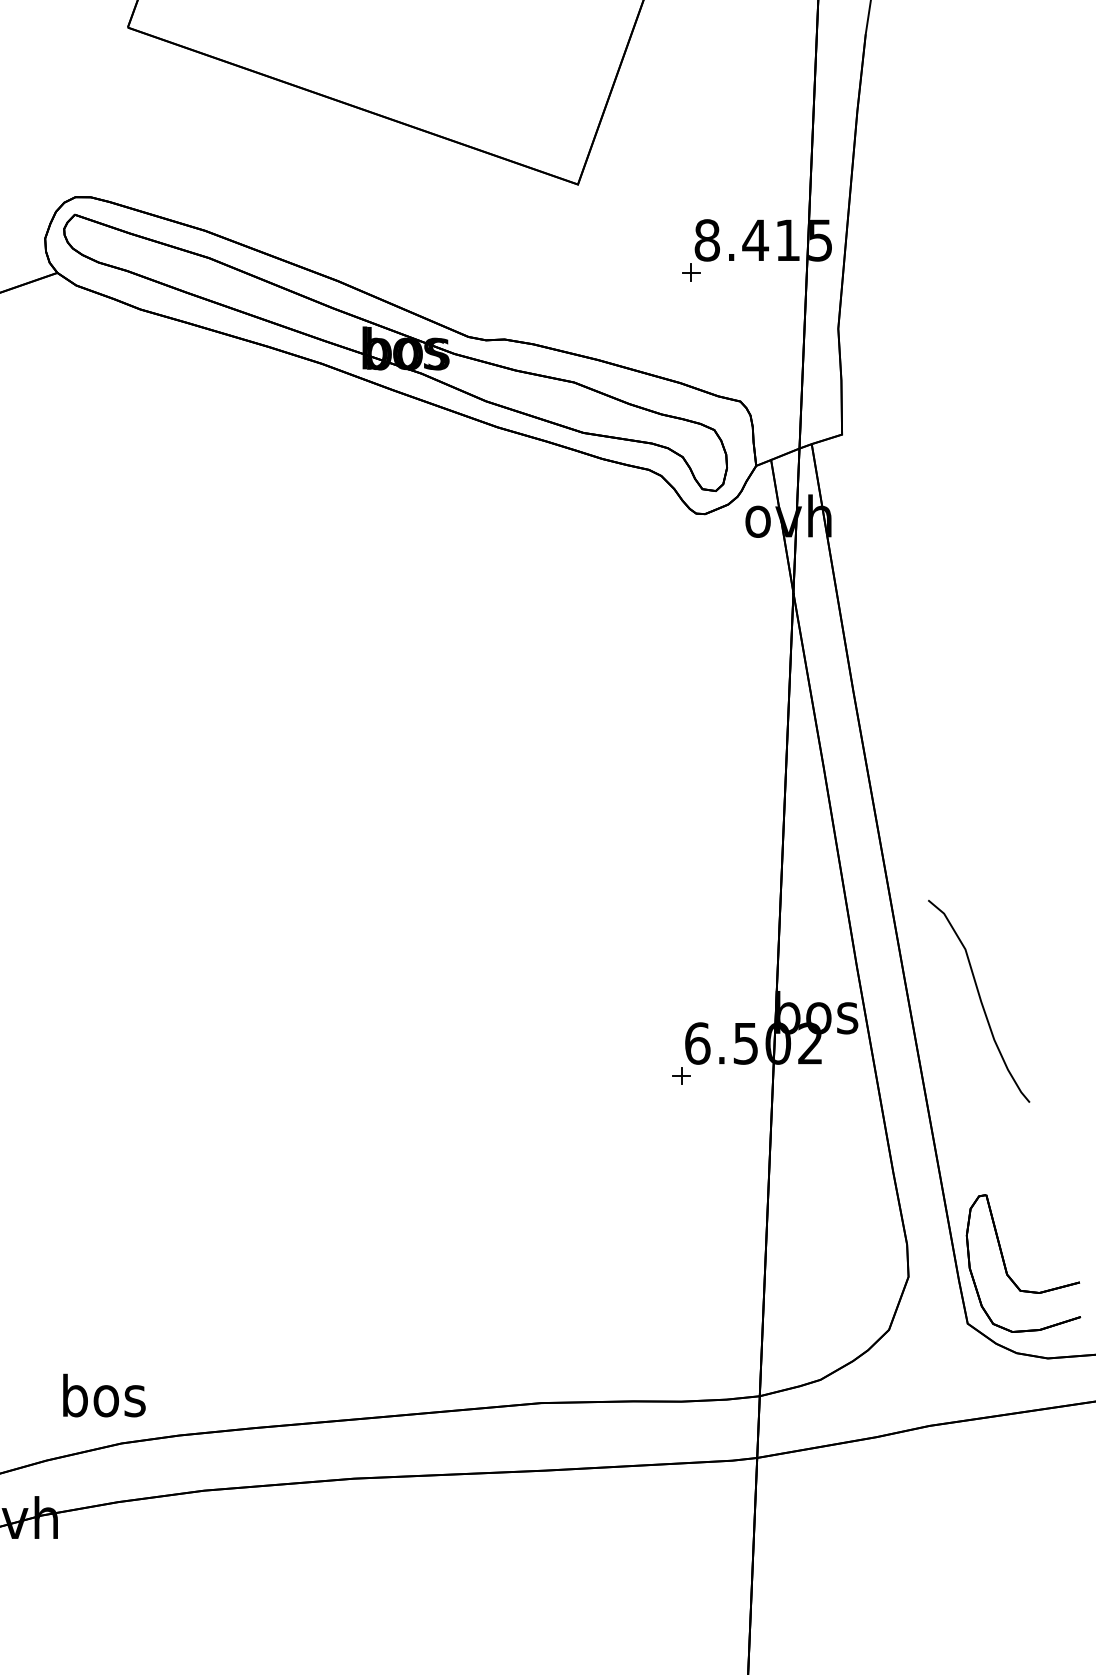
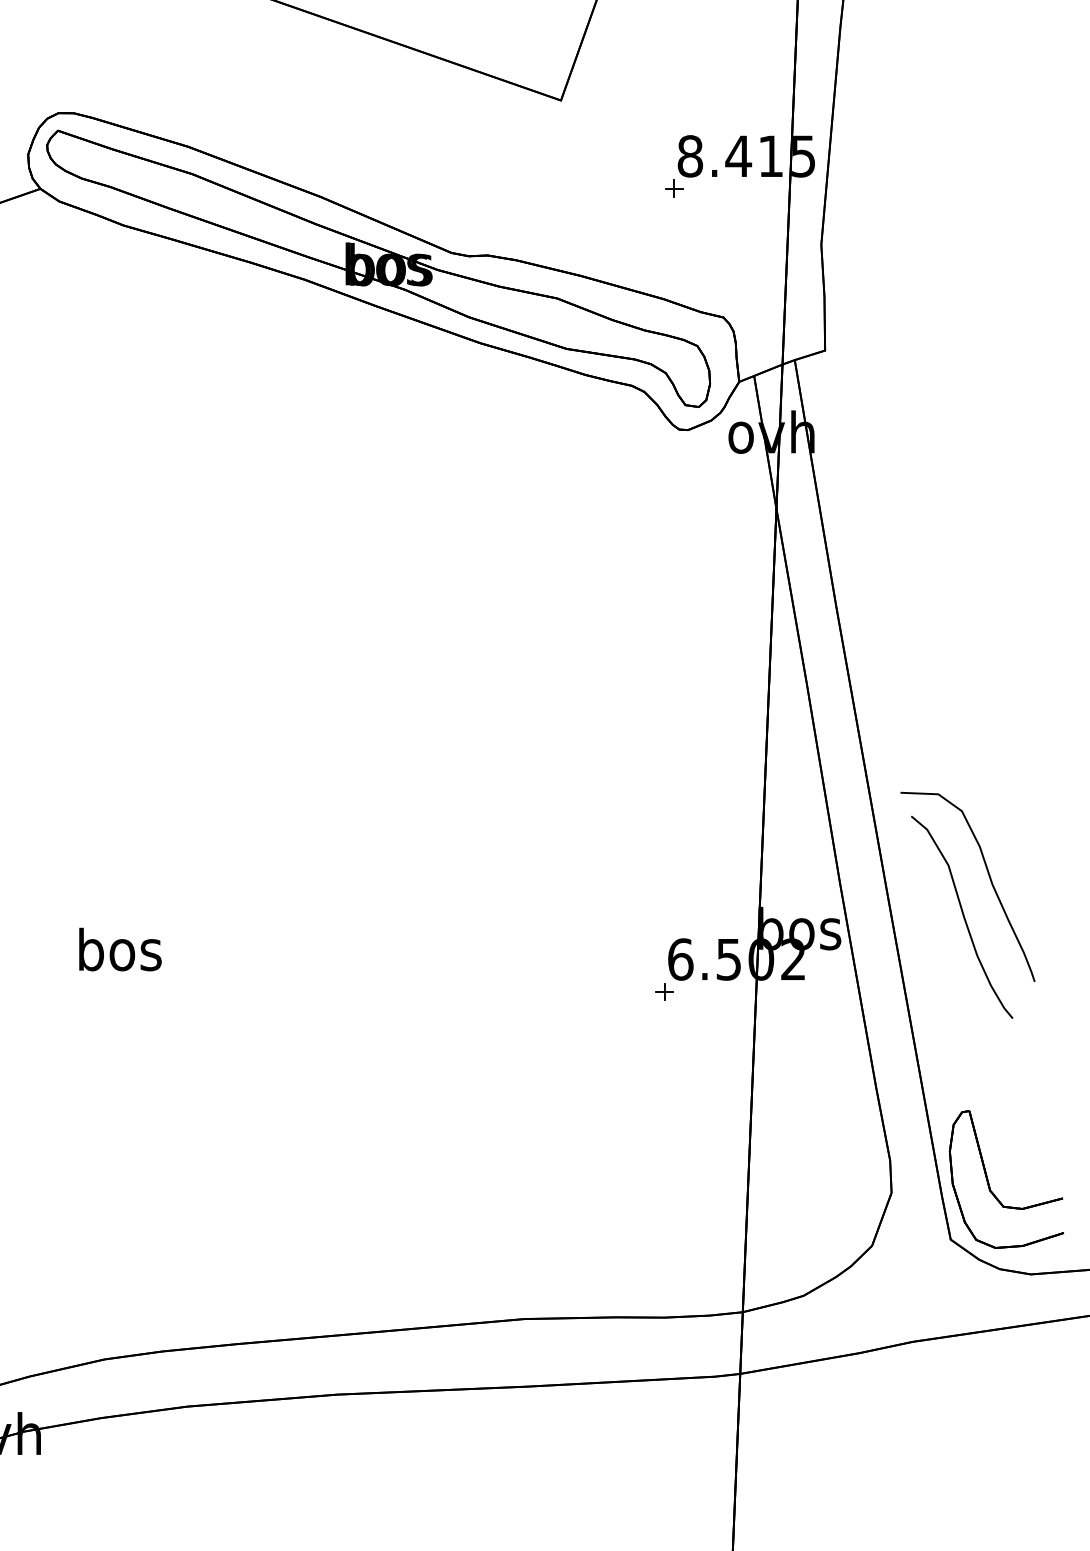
curve: (1006, 963) -> (989, 879), added
text: (104, 1395) -> (120, 949), moved

